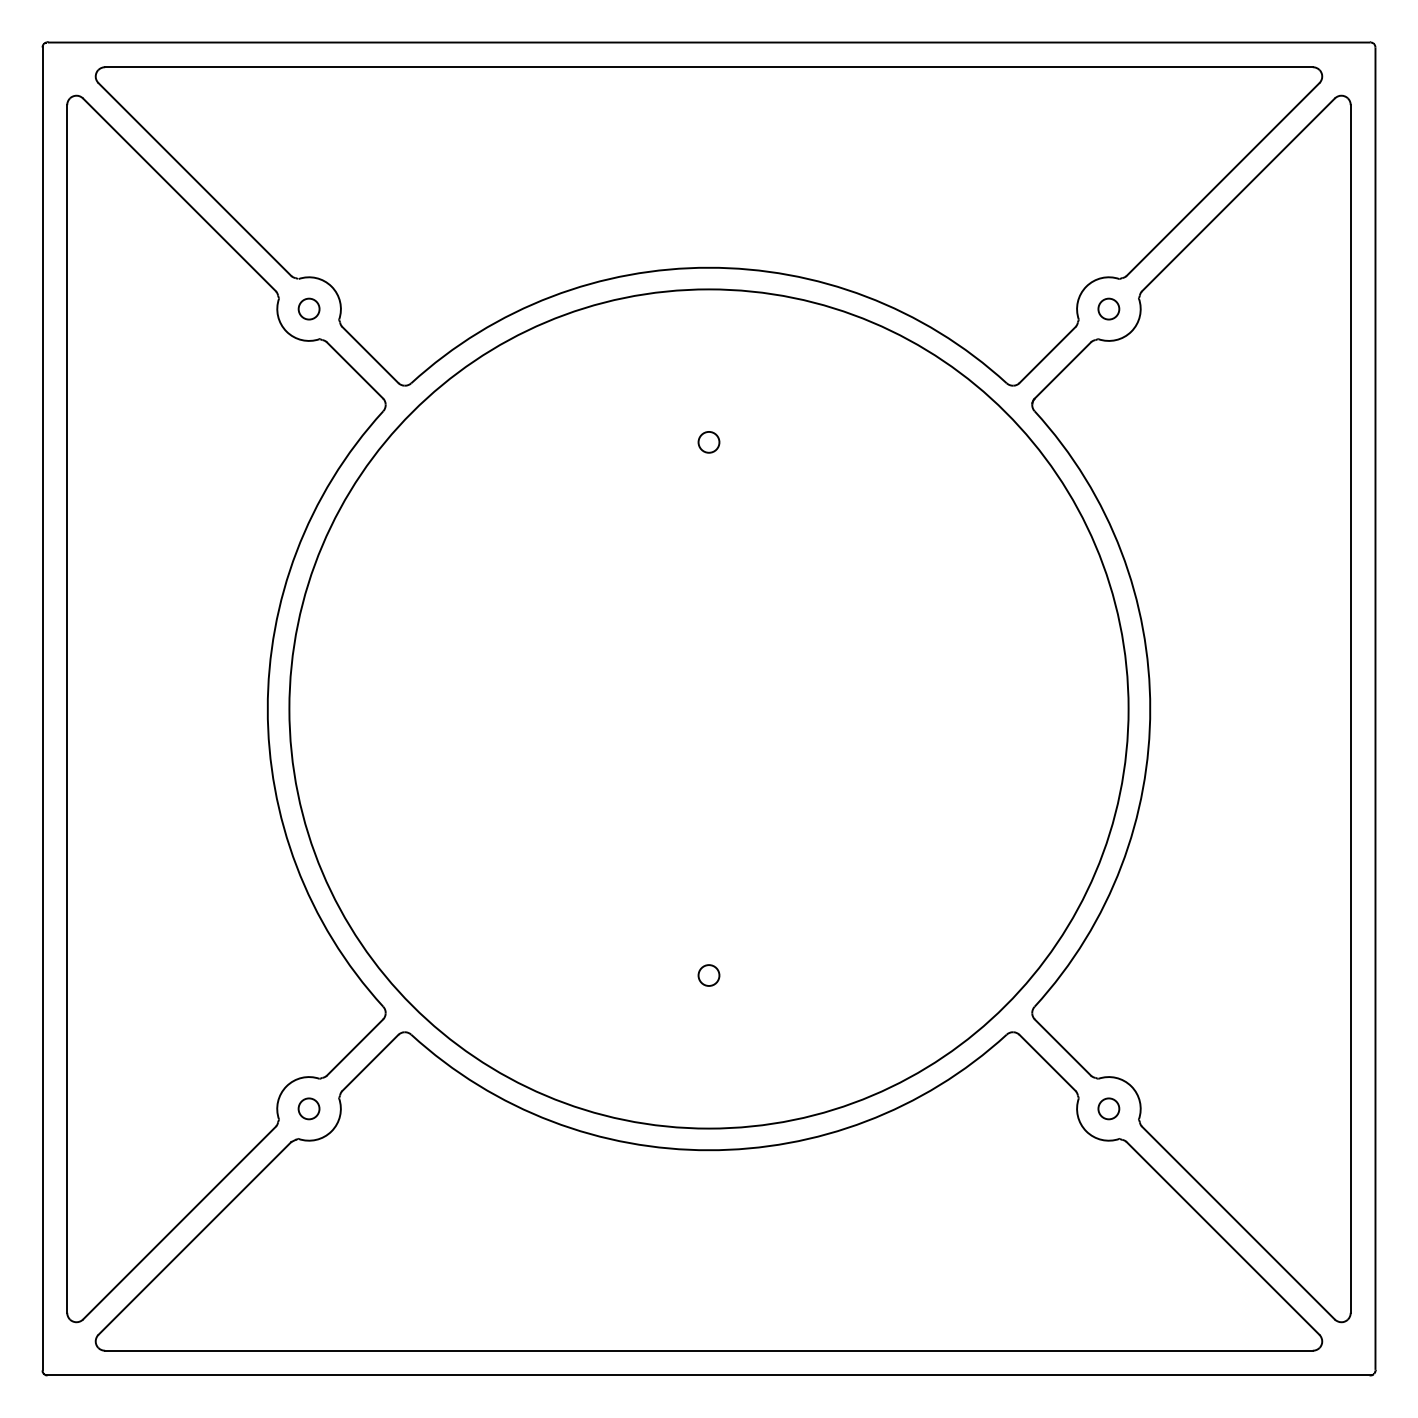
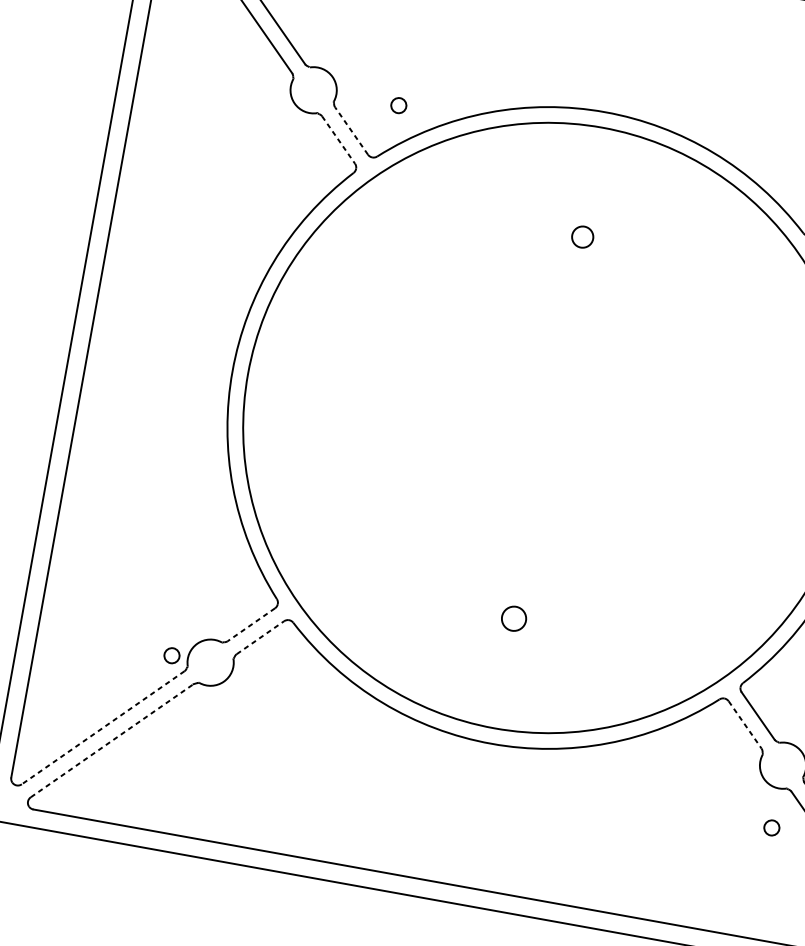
circle: (308, 308) -> (398, 105), moved
line: (370, 354) -> (351, 130), solid -> dashed
line: (354, 370) -> (338, 140), solid -> dashed
circle: (708, 442) -> (582, 237), size x1.4
circle: (708, 975) -> (513, 618), size x1.6
line: (354, 1047) -> (251, 624), solid -> dashed
line: (370, 1062) -> (260, 637), solid -> dashed
line: (1047, 1062) -> (745, 724), solid -> dashed
circle: (308, 1108) -> (171, 655), moved
circle: (1108, 1108) -> (771, 827), moved
line: (179, 1223) -> (103, 728), solid -> dashed
line: (195, 1238) -> (112, 740), solid -> dashed

